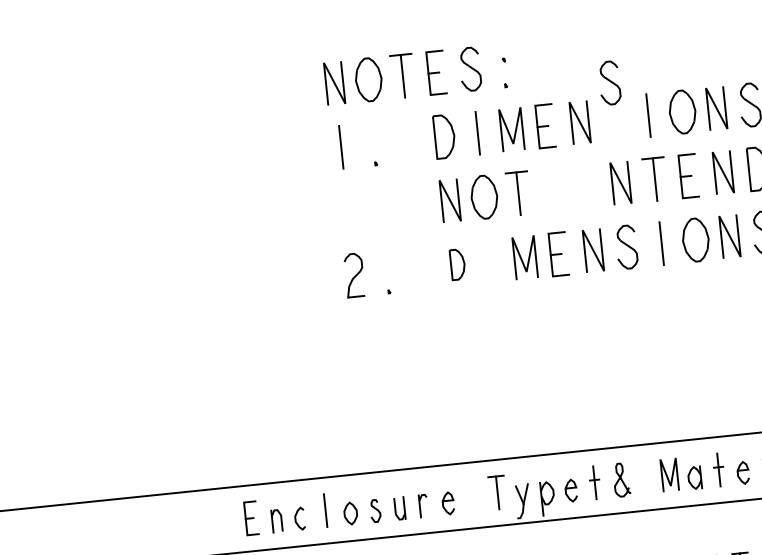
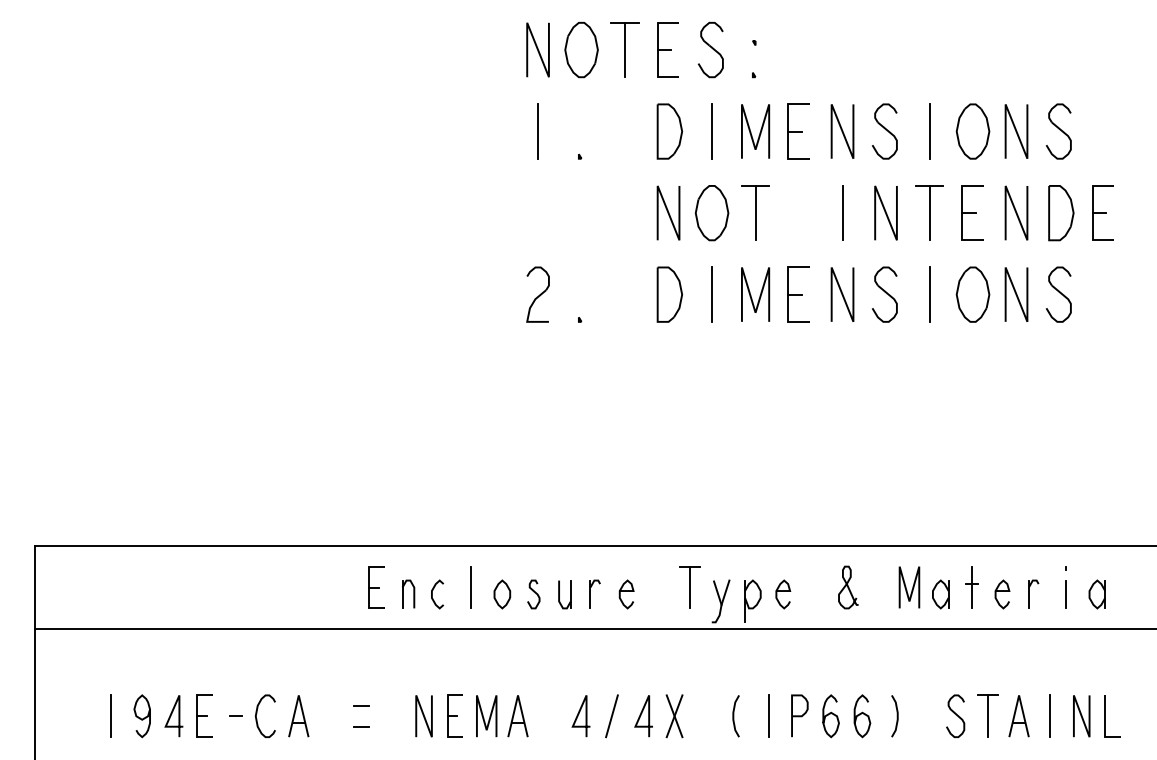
part: (609, 83) -> (884, 131), moved
line: (586, 186) -> (842, 212), added
line: (491, 261) -> (712, 294), added
part: (457, 264) -> (669, 294), size x1.43
part: (594, 482) -> (813, 587), removed

